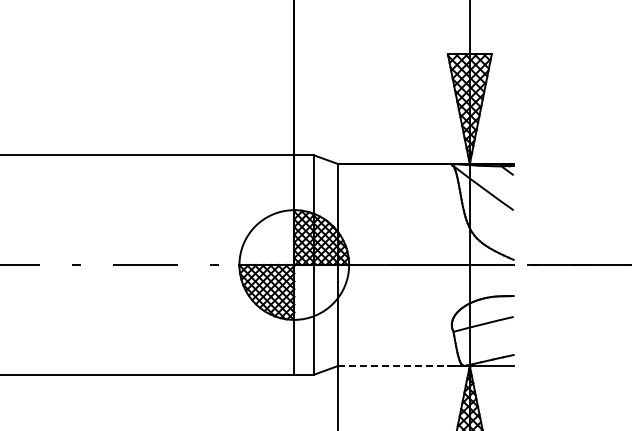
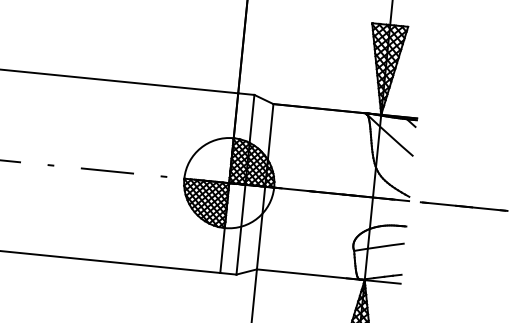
line: (402, 365) -> (309, 274), dashed -> solid

